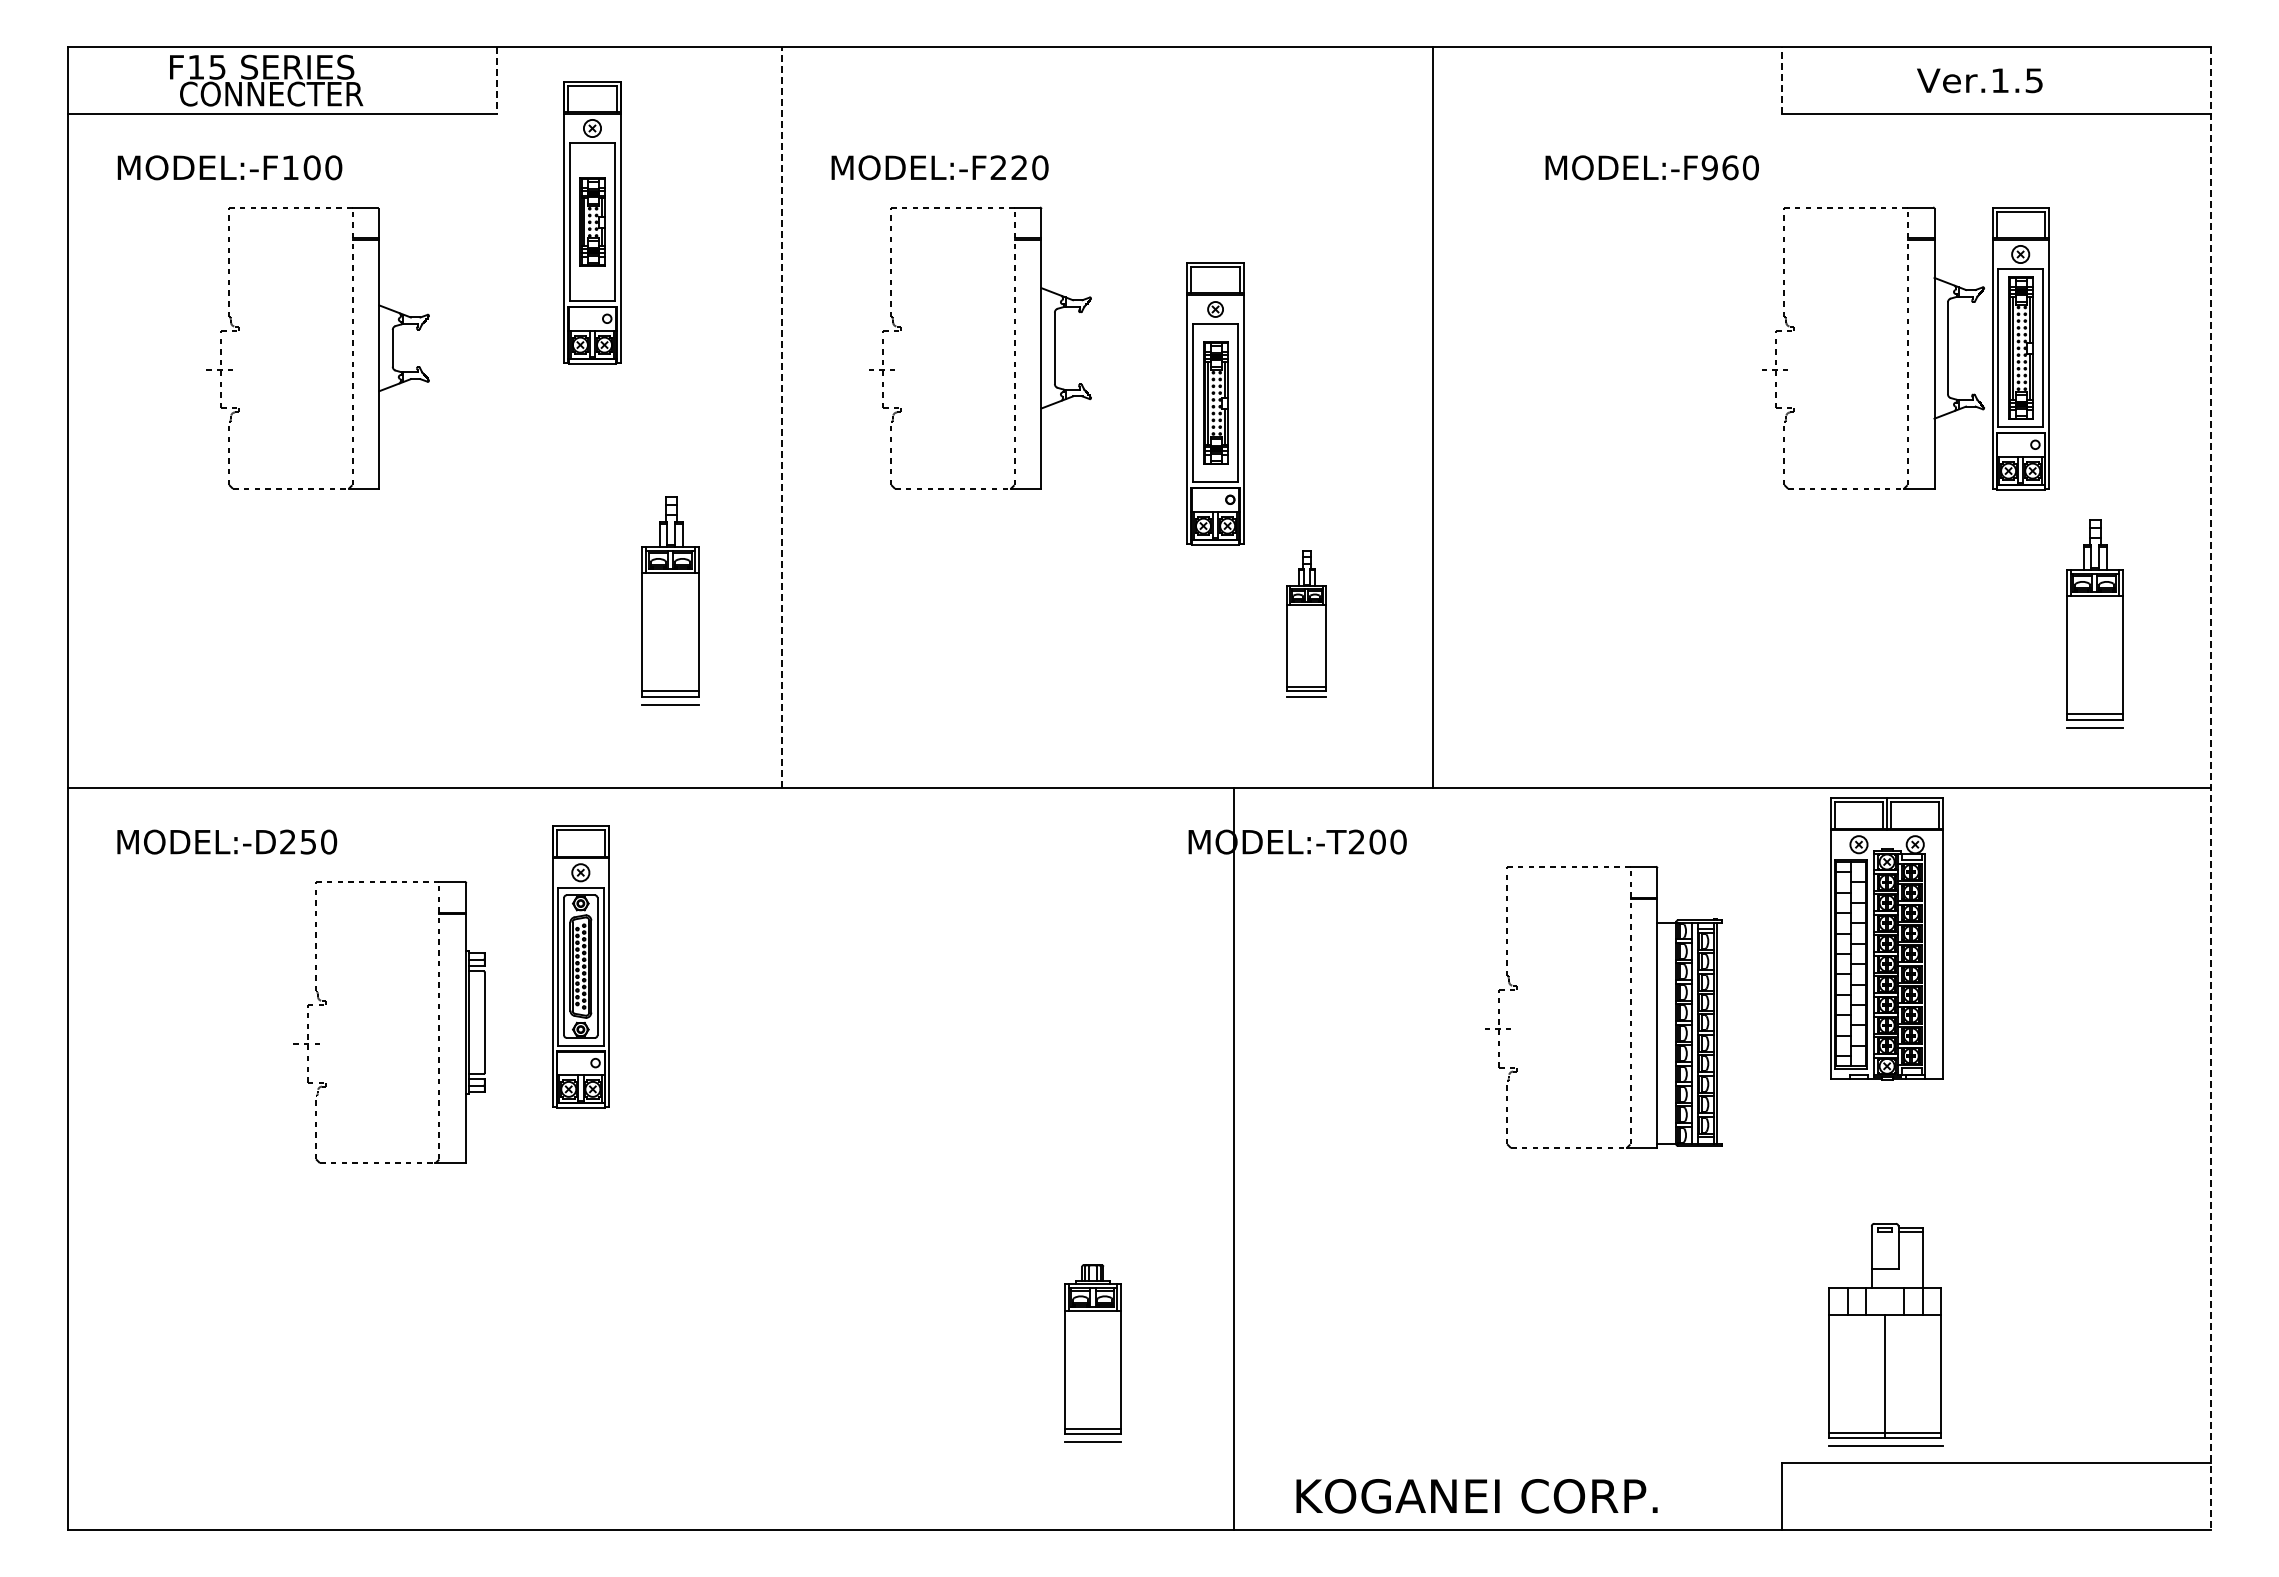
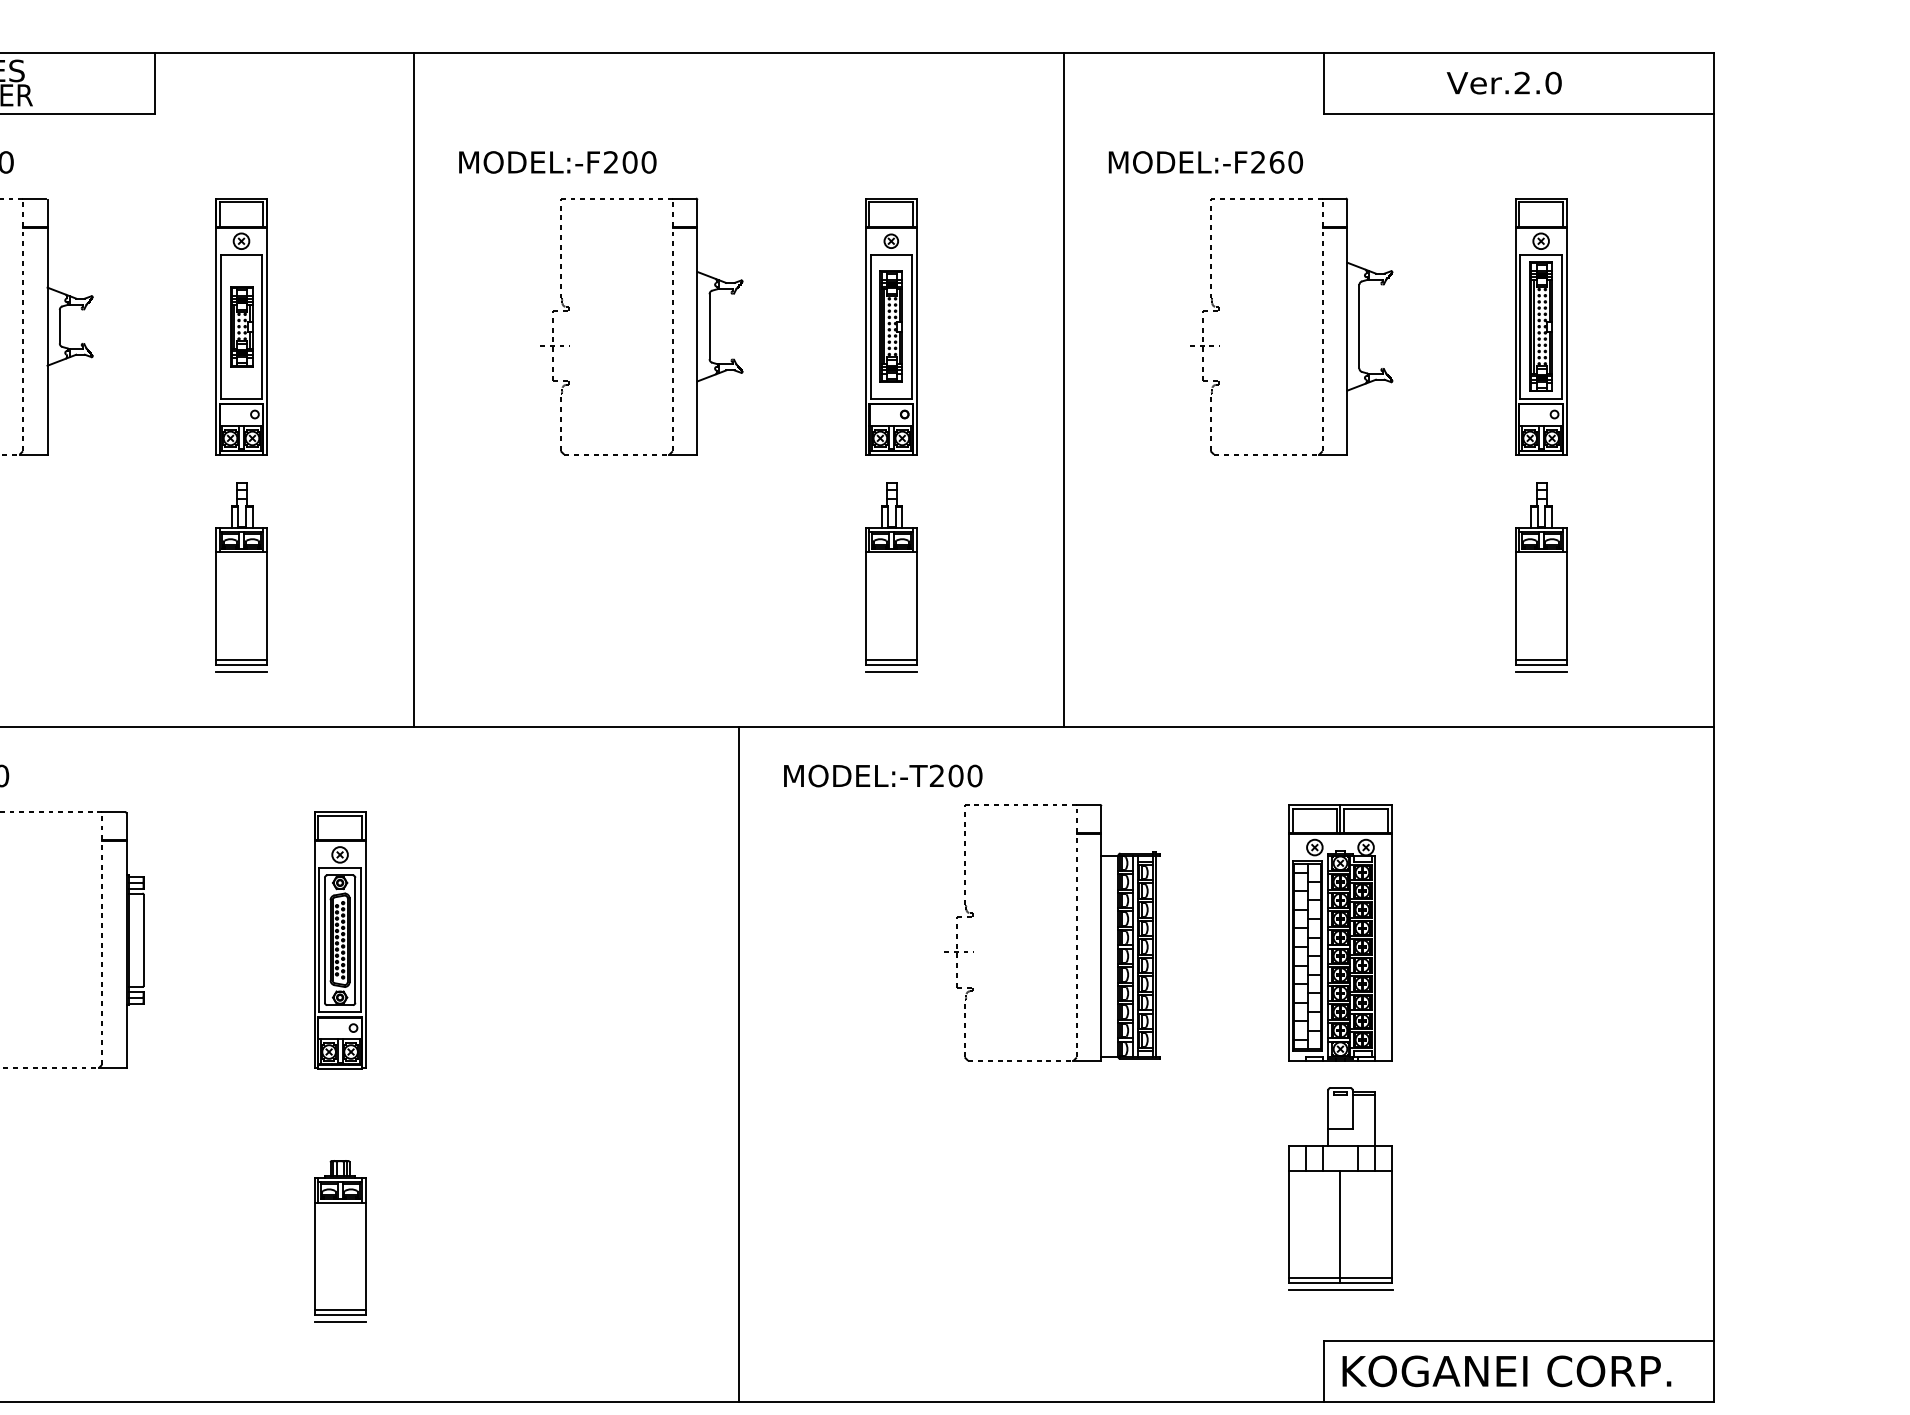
line: (497, 80) -> (155, 82), dashed -> solid
line: (1781, 80) -> (1323, 82), dashed -> solid
text: (2017, 80) -> (1538, 82), Ver.1.5 -> Ver.2.0
text: (1019, 167) -> (630, 162), MODEL:-F220 -> MODEL:-F200
text: (1709, 167) -> (1257, 162), MODEL:-F960 -> MODEL:-F260
part: (592, 222) -> (241, 326), moved
part: (1014, 345) -> (672, 324), moved
part: (1907, 345) -> (1322, 324), moved
part: (1215, 403) -> (891, 326), moved
line: (782, 417) -> (414, 389), dashed -> solid
line: (1432, 417) -> (1064, 389), moved
part: (670, 600) -> (241, 577), moved
part: (1306, 623) -> (891, 577), size x1.43
part: (2094, 623) -> (1541, 577), moved
line: (2210, 788) -> (1713, 727), dashed -> solid
part: (1886, 938) -> (1339, 932), moved
part: (580, 966) -> (339, 940), moved
part: (1630, 1004) -> (1076, 930), moved
line: (1234, 1158) -> (739, 1063), moved
part: (1885, 1334) -> (1340, 1188), moved
part: (1092, 1353) -> (339, 1241), moved
text: (1476, 1496) -> (1506, 1371), moved

